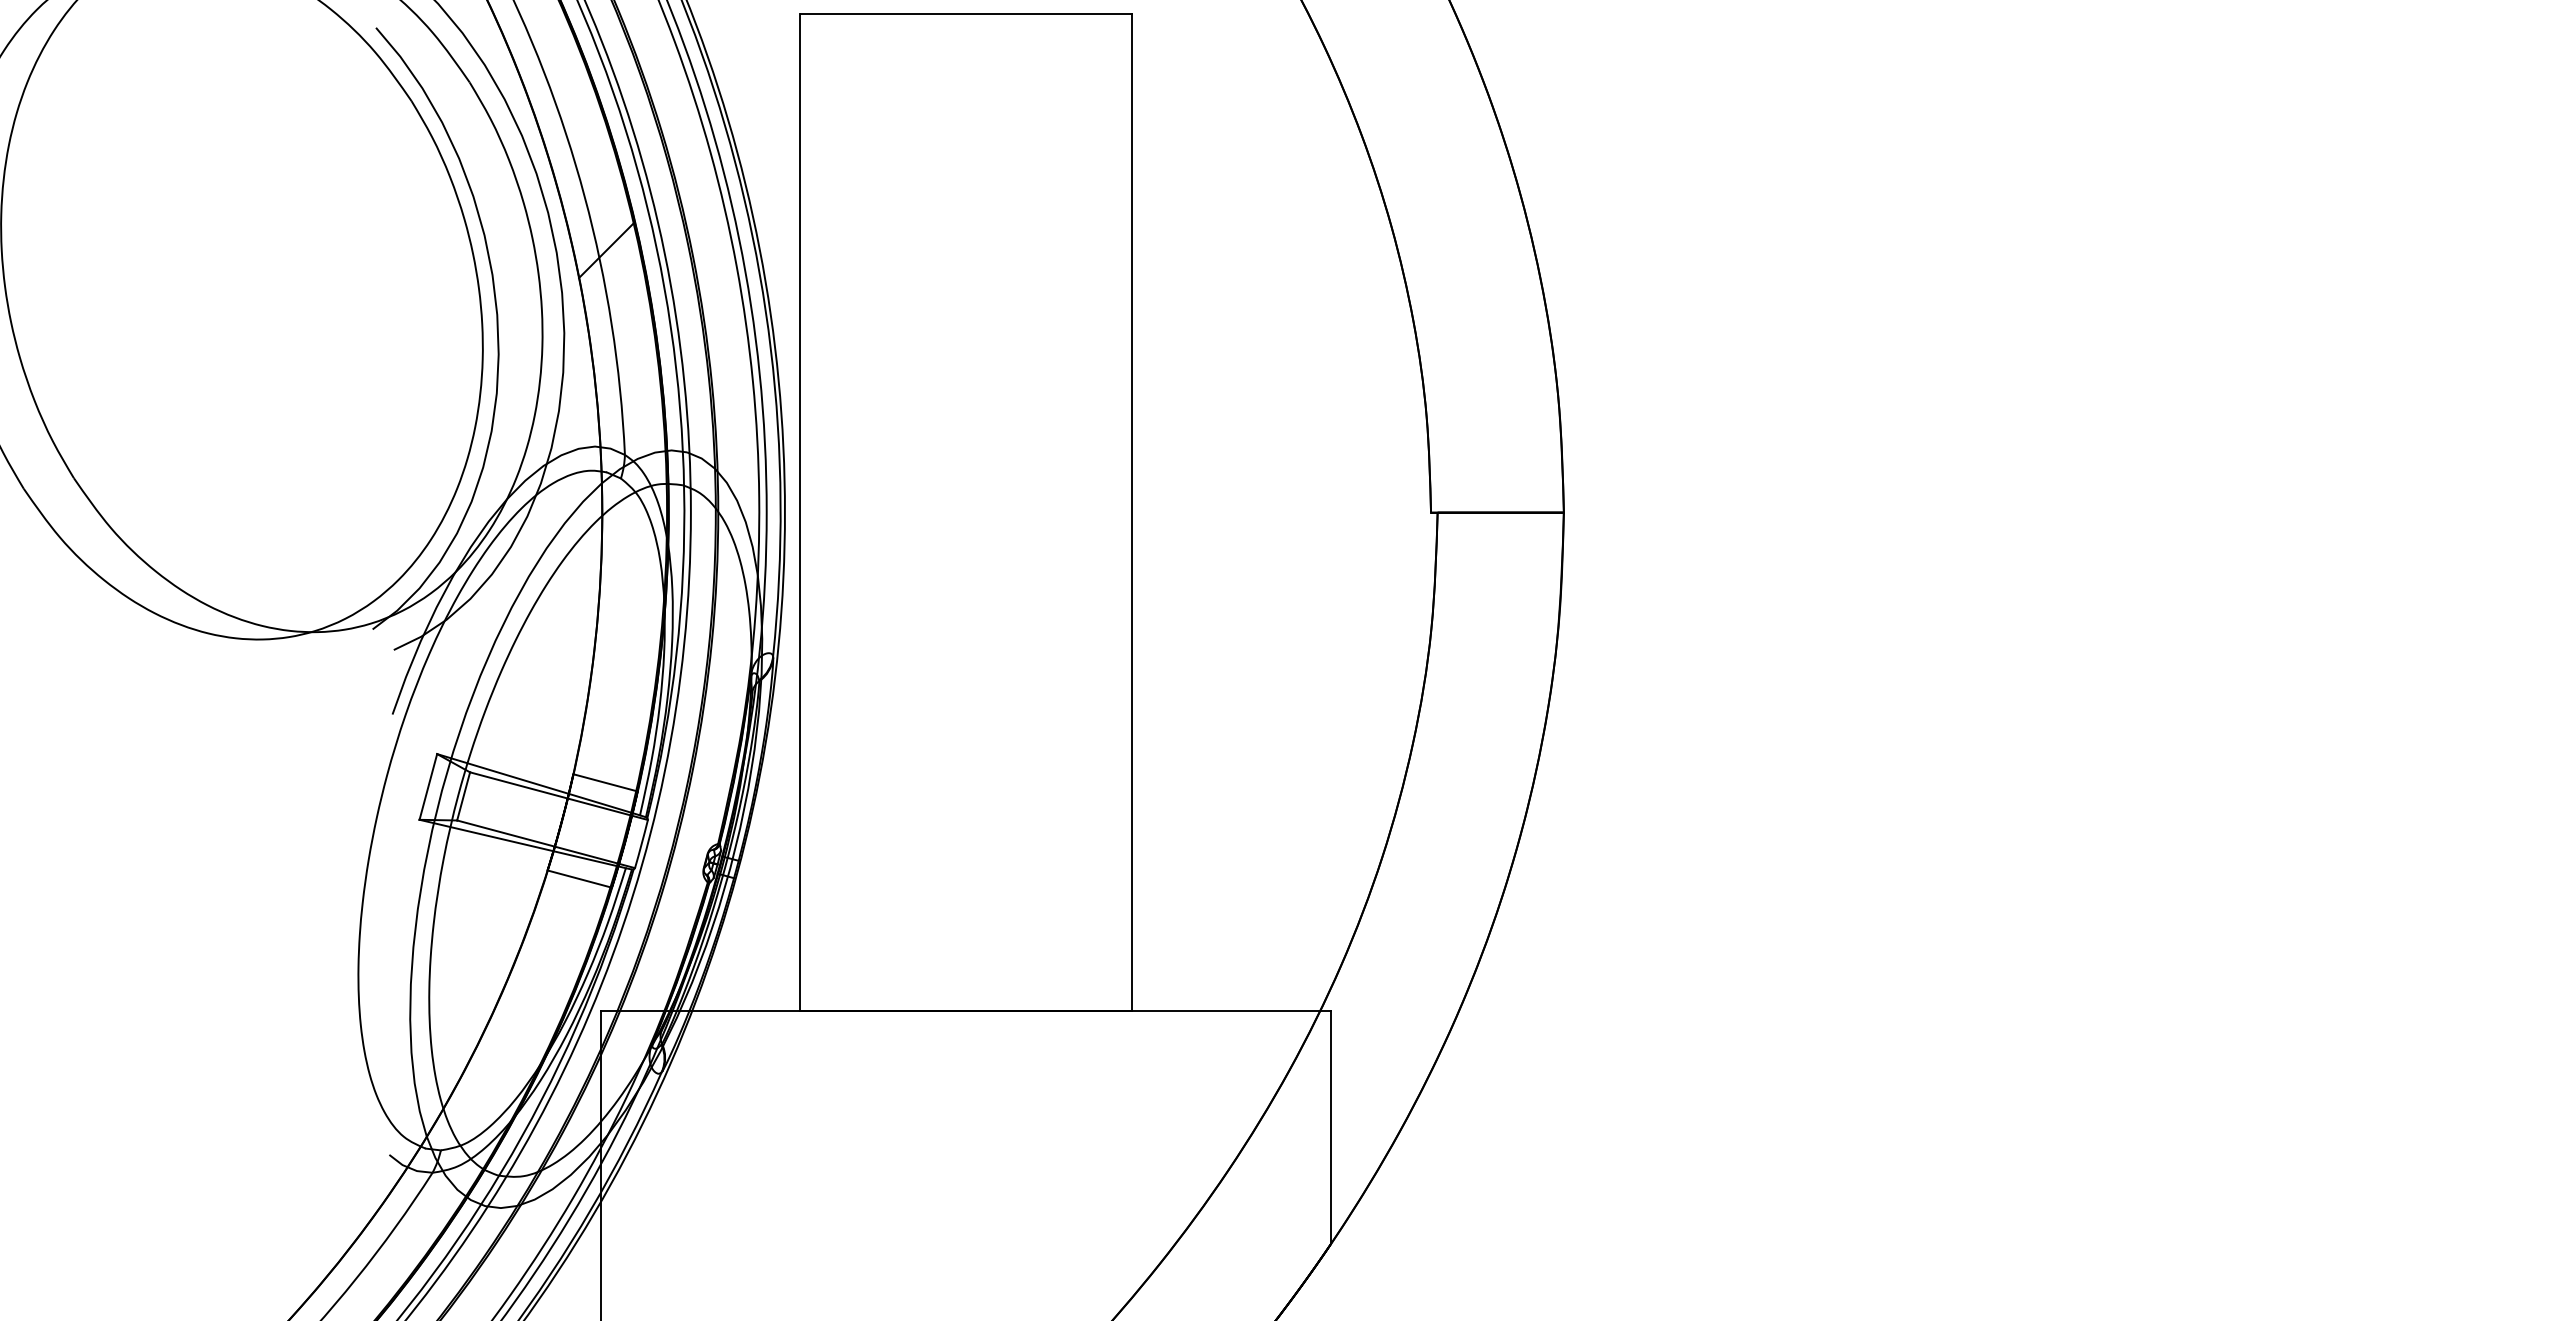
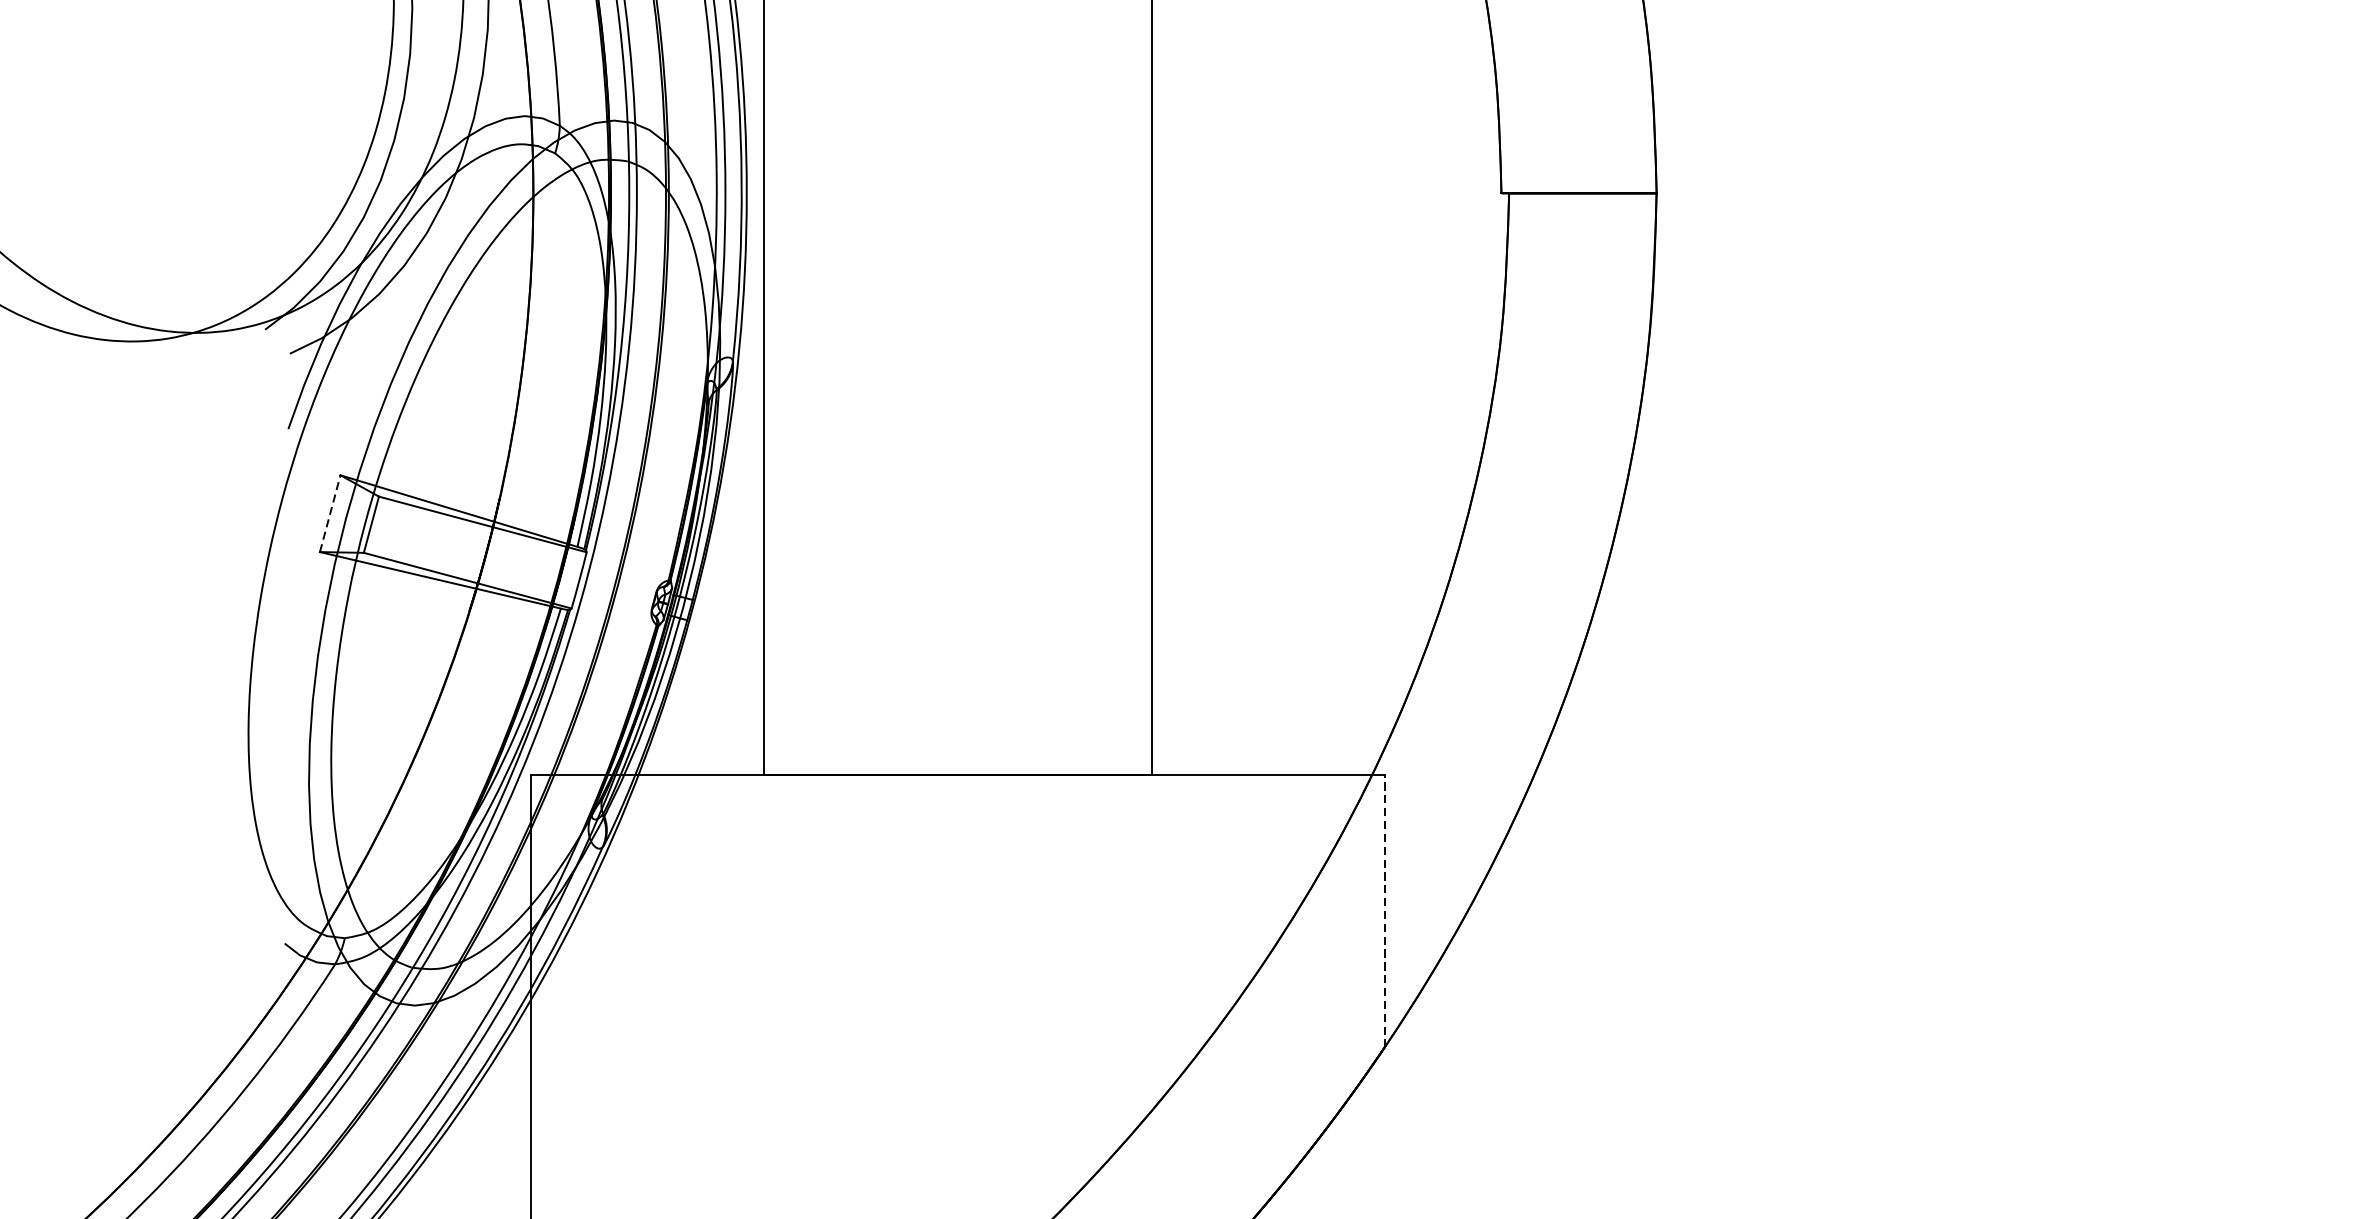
line: (605, 782) -> (537, 508), removed
line: (428, 786) -> (330, 513), solid -> dashed
line: (579, 878) -> (506, 620), removed
line: (1331, 1127) -> (1385, 911), solid -> dashed

